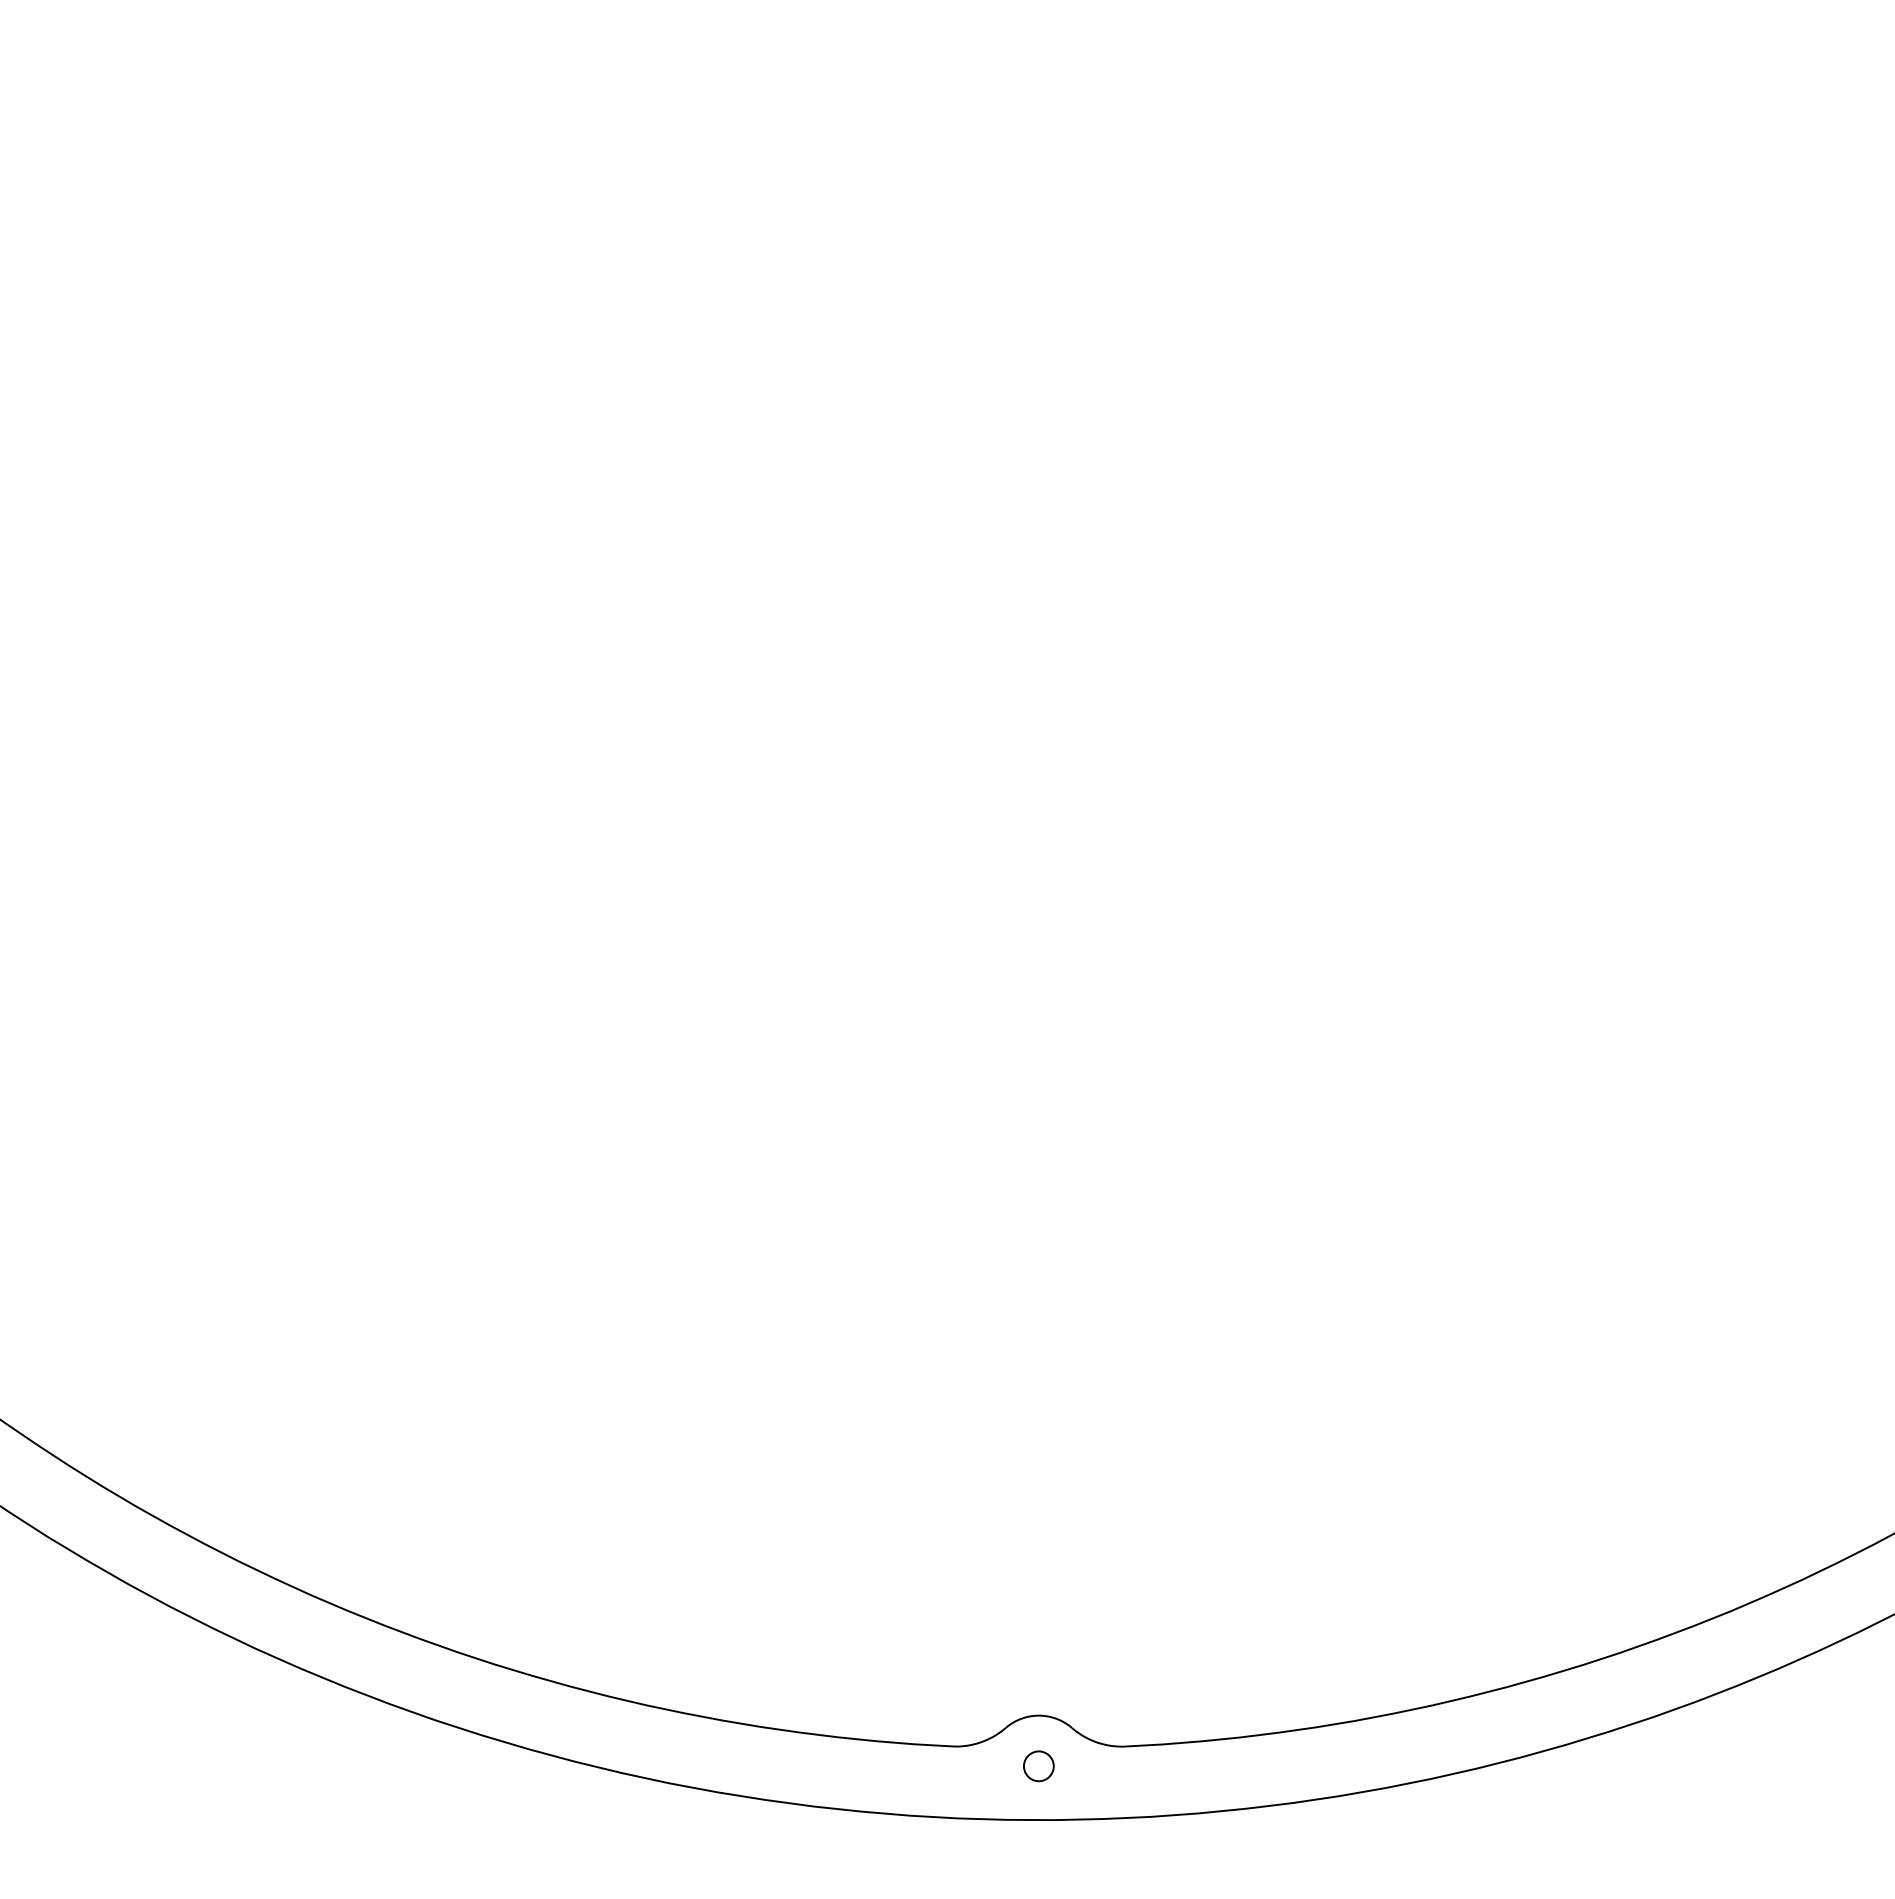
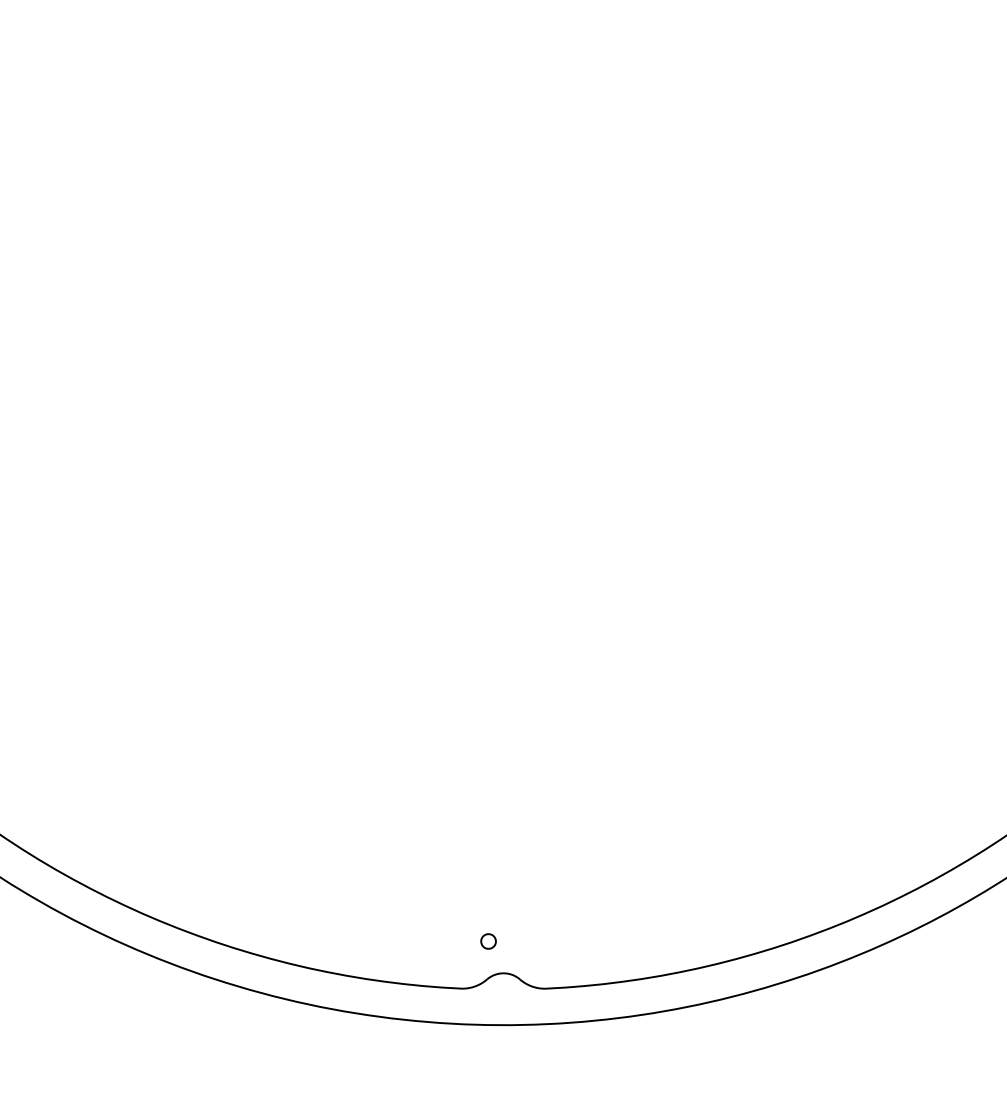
part: (1038, 1766) -> (488, 941), moved

